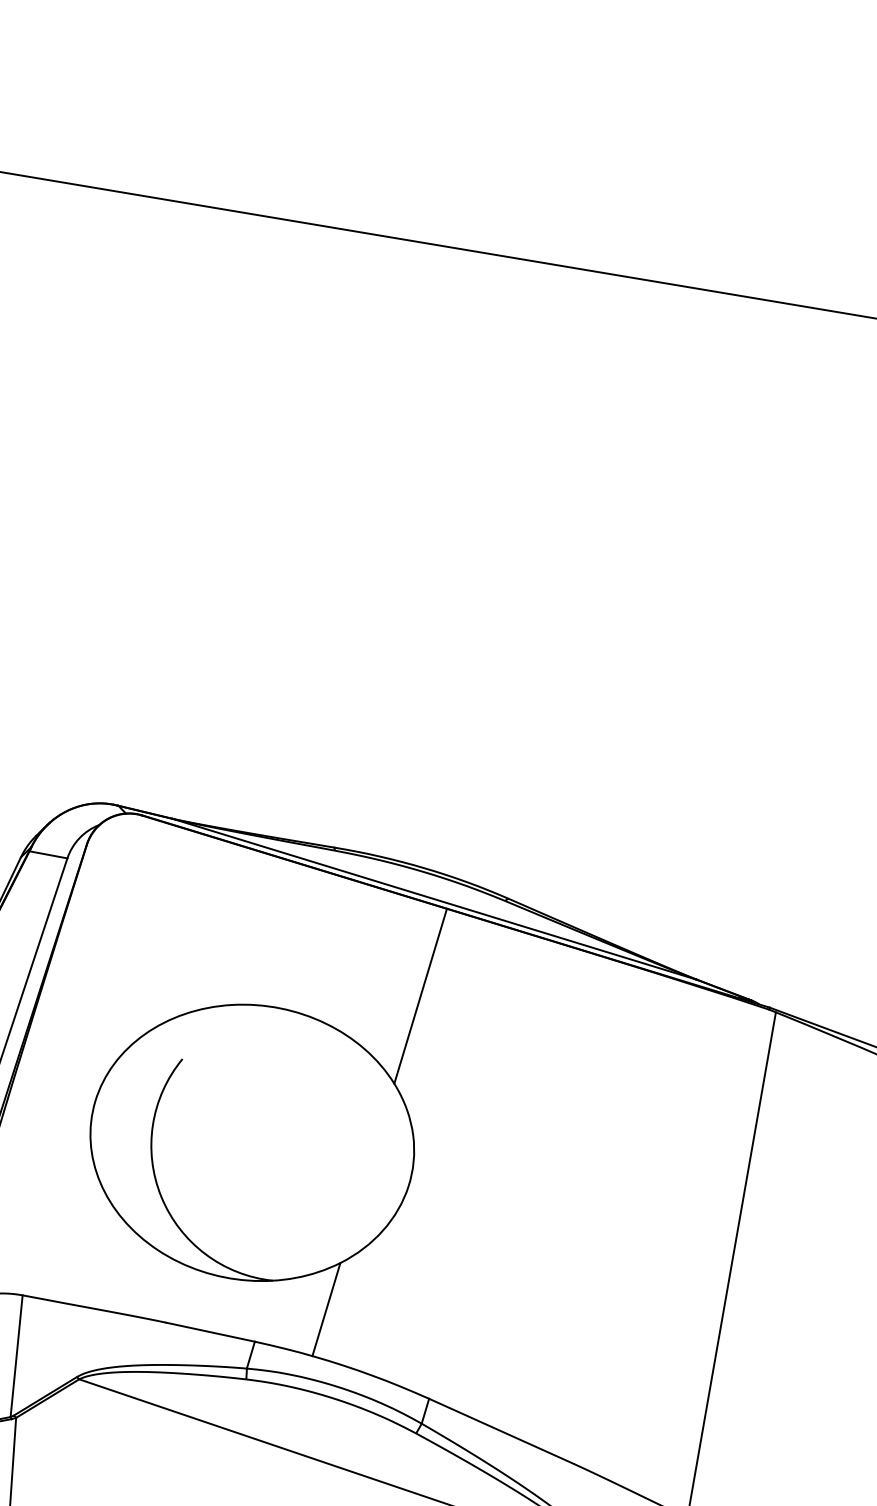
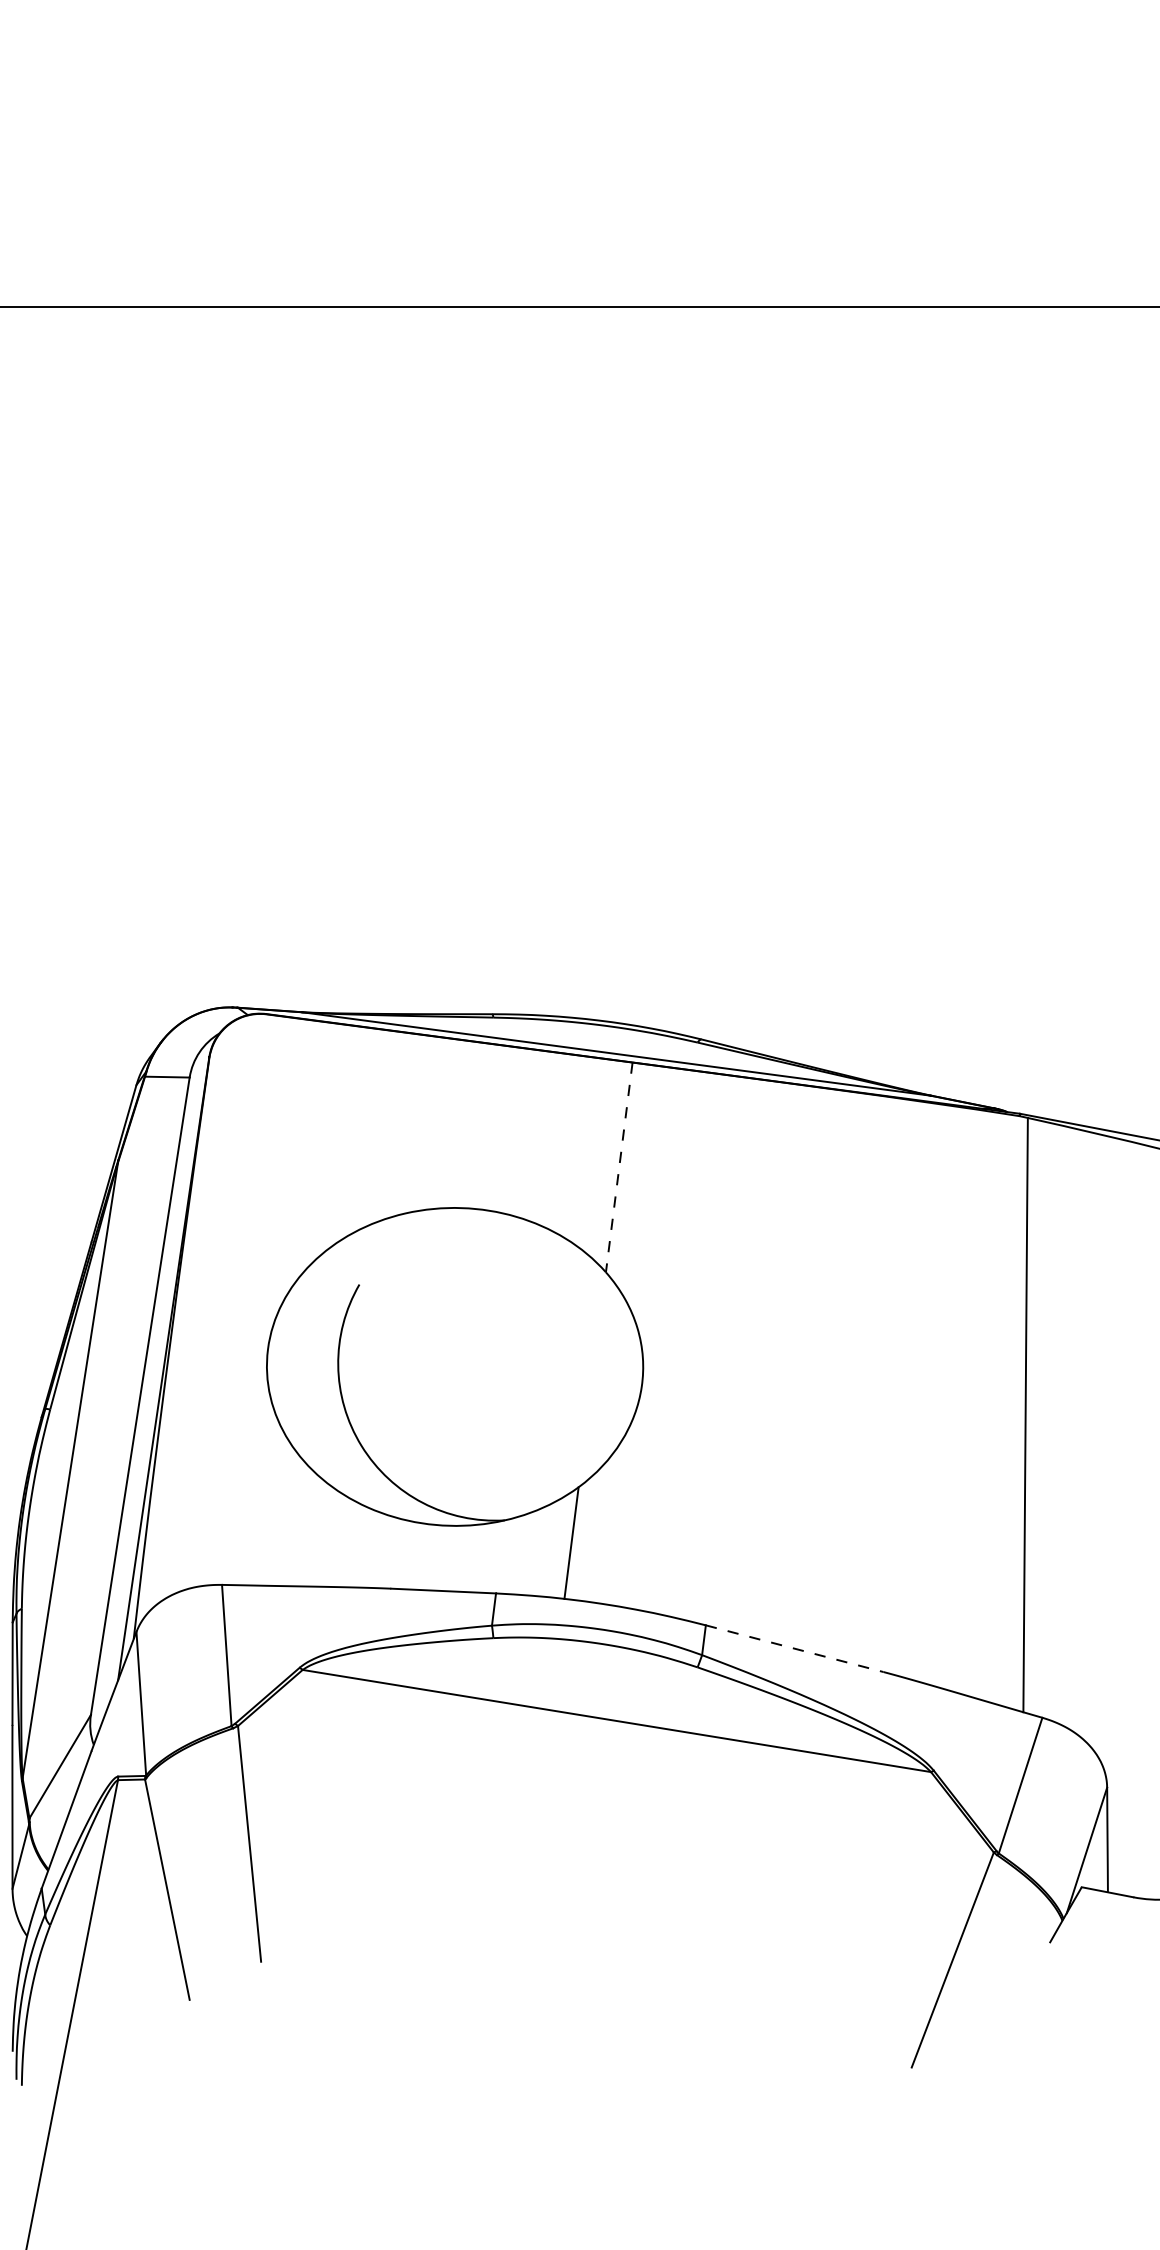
line: (420, 996) -> (619, 1167), solid -> dashed
line: (501, 1431) -> (794, 1648), solid -> dashed

